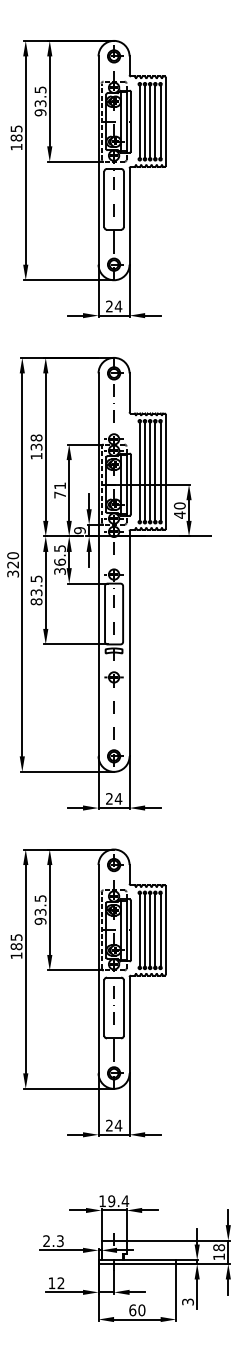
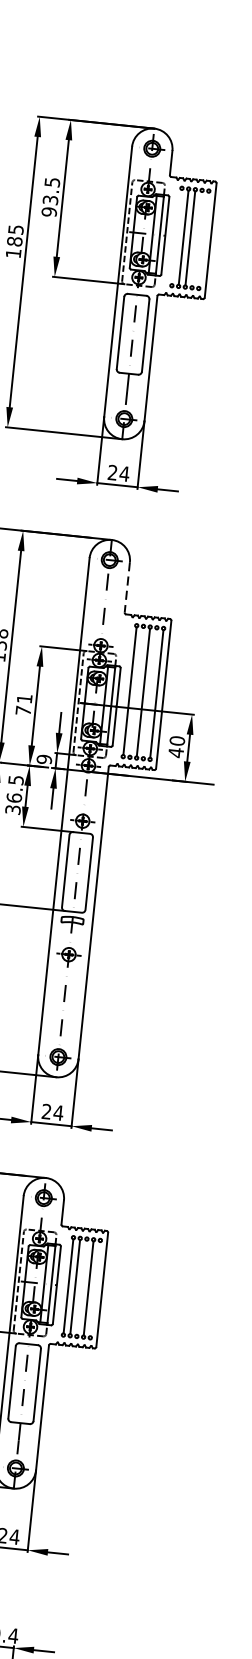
line: (139, 121) -> (176, 236), removed
line: (155, 121) -> (197, 238), removed
line: (160, 121) -> (203, 239), removed
line: (129, 393) -> (127, 588), solid -> dashed
line: (145, 471) -> (137, 691), removed
line: (155, 471) -> (150, 692), removed
line: (150, 930) -> (82, 1287), removed
line: (160, 930) -> (95, 1289), removed

